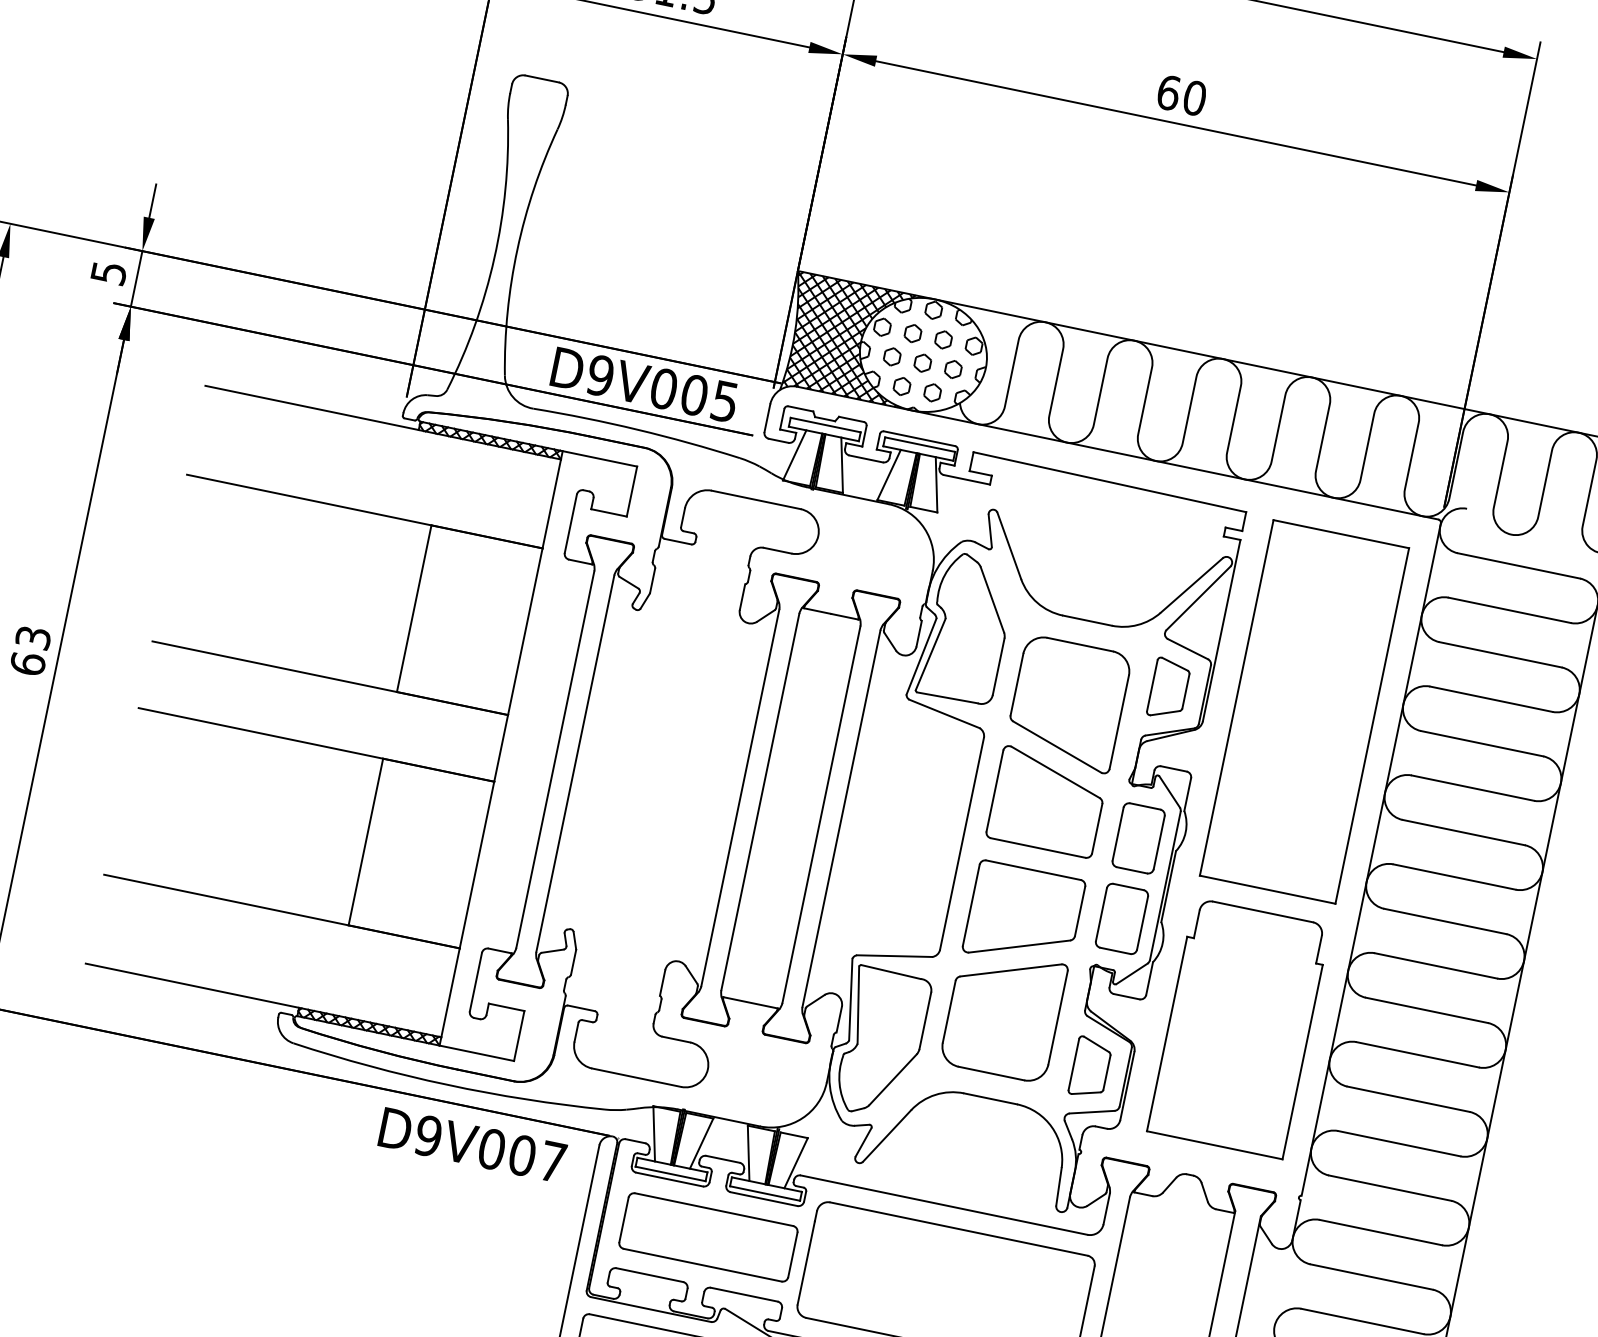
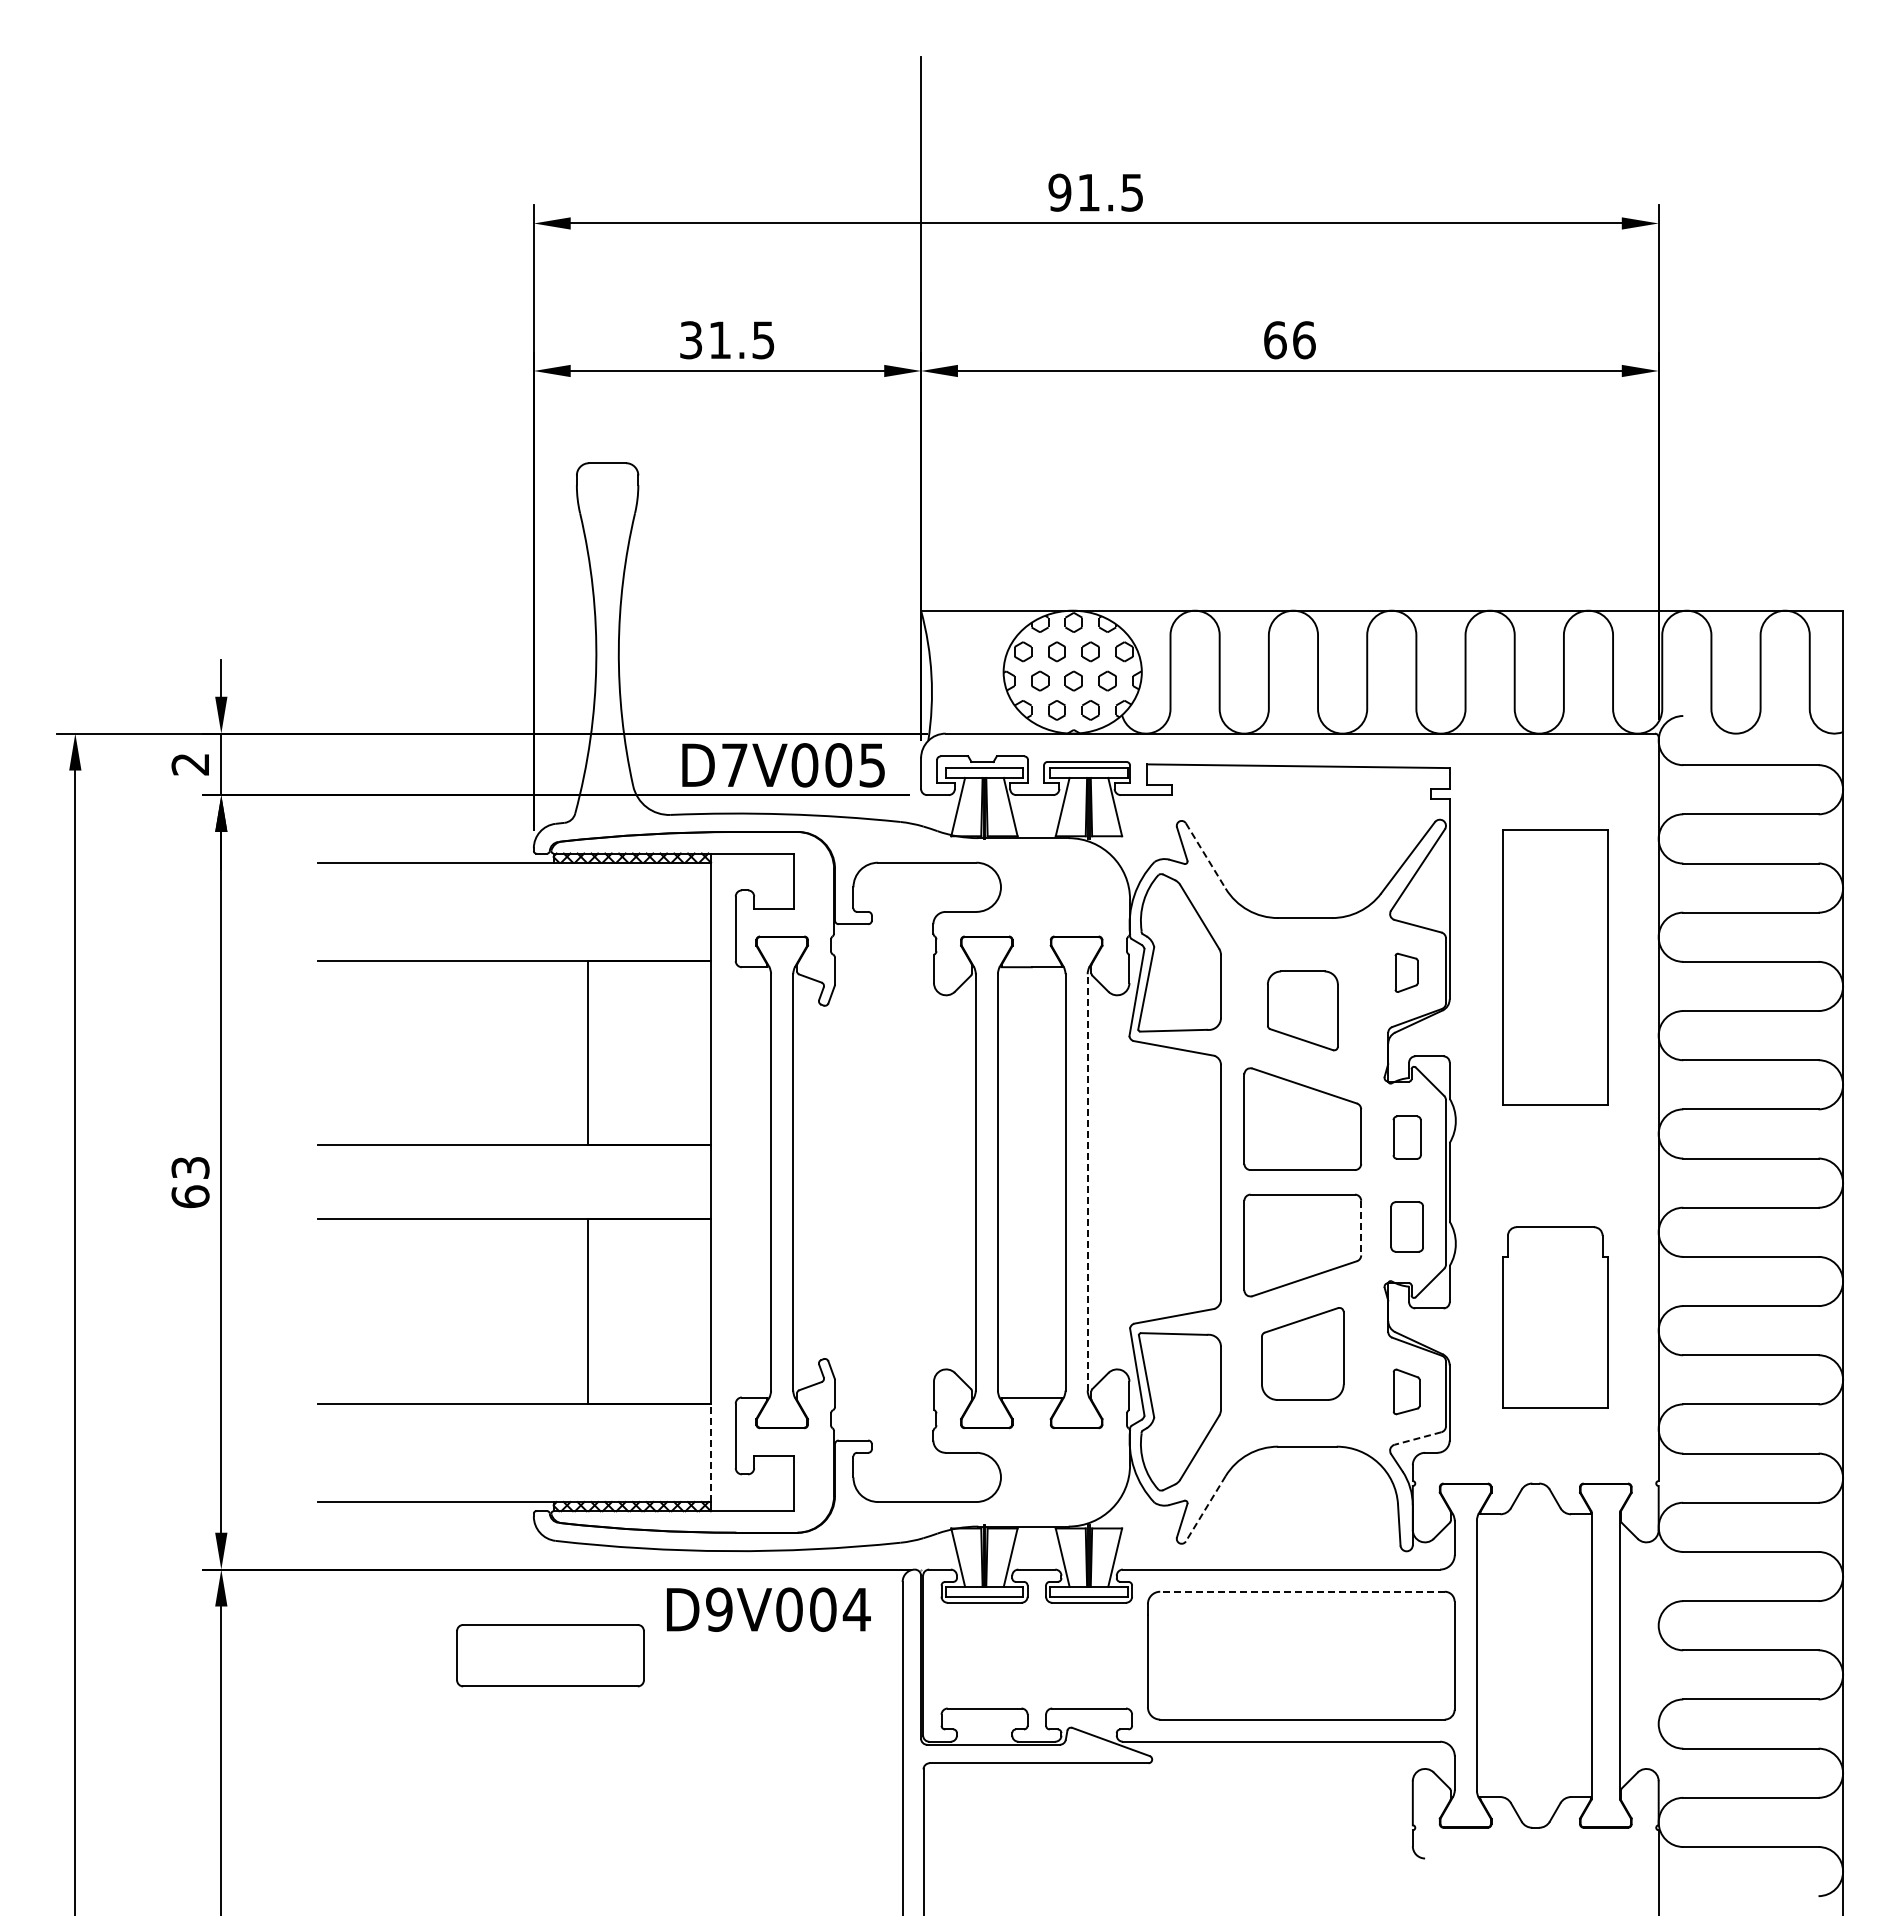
text: (1195, 98) -> (1304, 340), 60 -> 66
text: (108, 273) -> (190, 764), 5 -> 2
hatch: (854, 340) -> (996, 672), removed
text: (600, 375) -> (734, 765), D9V005 -> D7V005
line: (1009, 546) -> (1206, 856), solid -> dashed
part: (1168, 688) -> (1406, 972), size x0.6
part: (1067, 703) -> (1302, 1010), size x0.6
part: (1303, 712) -> (1554, 967), size x0.7
line: (841, 818) -> (1087, 1181), solid -> dashed
part: (1138, 837) -> (1406, 1137), size x0.6
line: (1080, 911) -> (1361, 1228), solid -> dashed
part: (1121, 918) -> (1406, 1226), size x0.7
line: (450, 992) -> (711, 1452), solid -> dashed
part: (1003, 1013) -> (1302, 1353), size x0.7
part: (1238, 1028) -> (1554, 1317), size x0.7
part: (1090, 1067) -> (1406, 1391), size x0.7
line: (1091, 1112) -> (1417, 1438), solid -> dashed
line: (886, 1136) -> (1205, 1509), solid -> dashed
text: (552, 1161) -> (856, 1609), D9V007 -> D9V004
line: (959, 1228) -> (1302, 1591), solid -> dashed
part: (708, 1237) -> (550, 1655), moved

